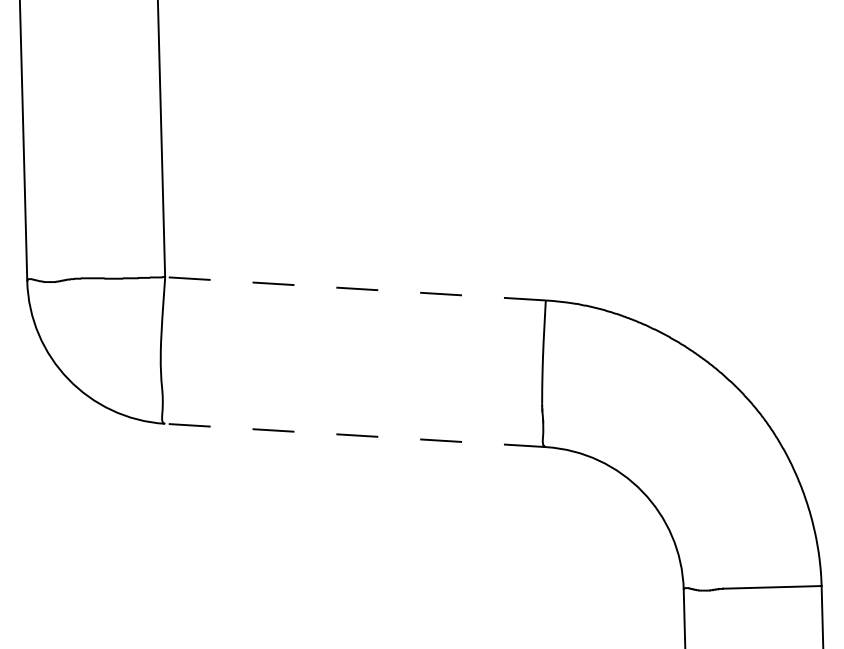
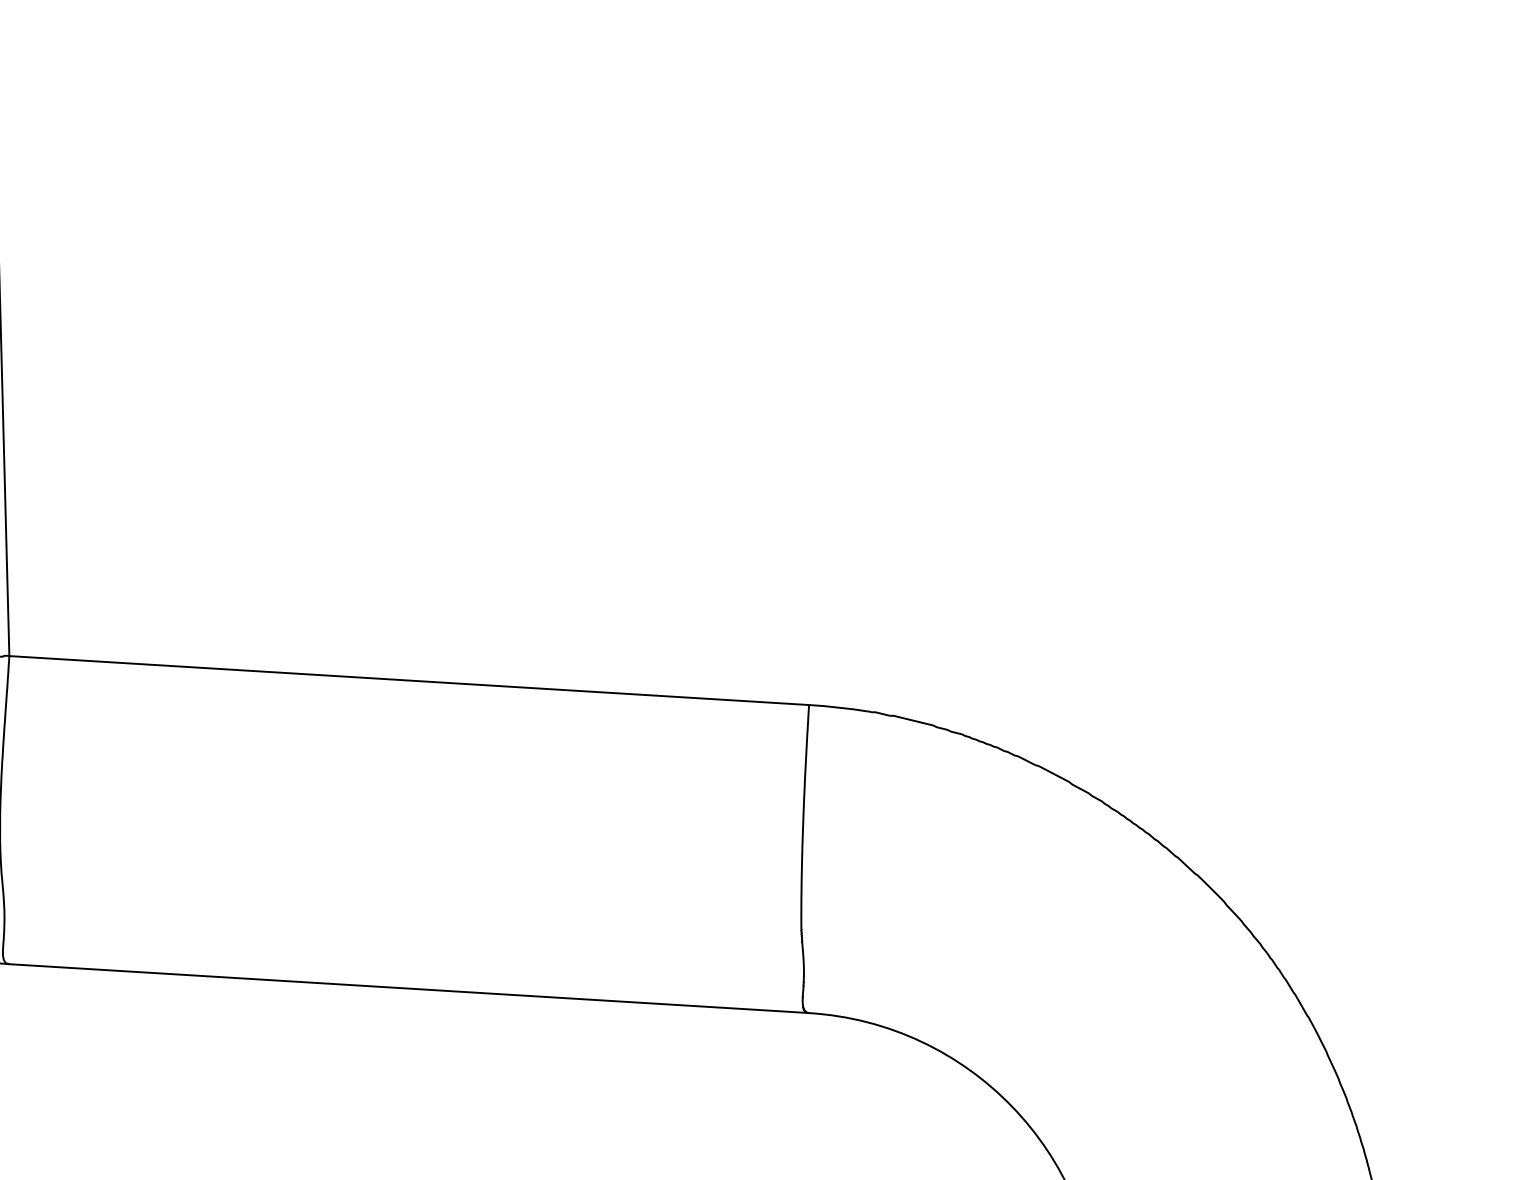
line: (355, 288) -> (409, 679), dashed -> solid
line: (355, 435) -> (409, 988), dashed -> solid

